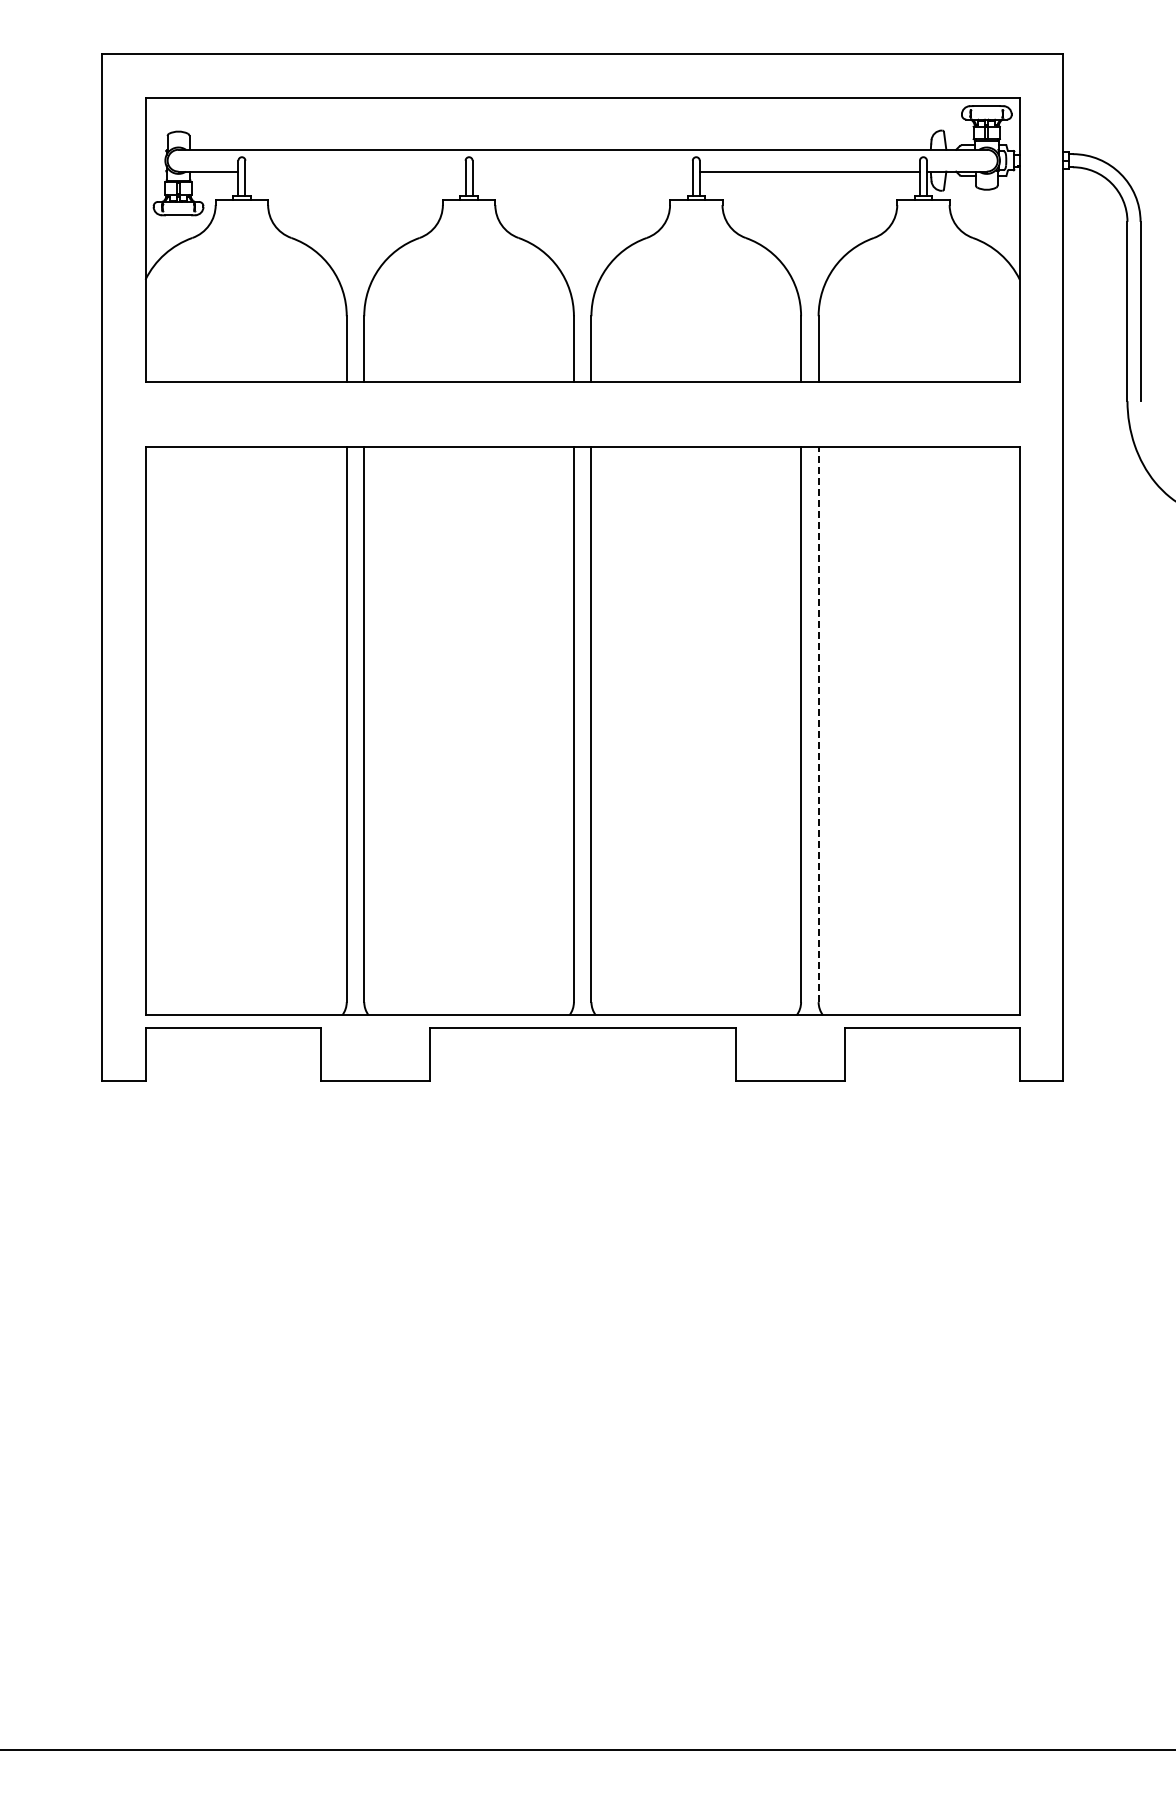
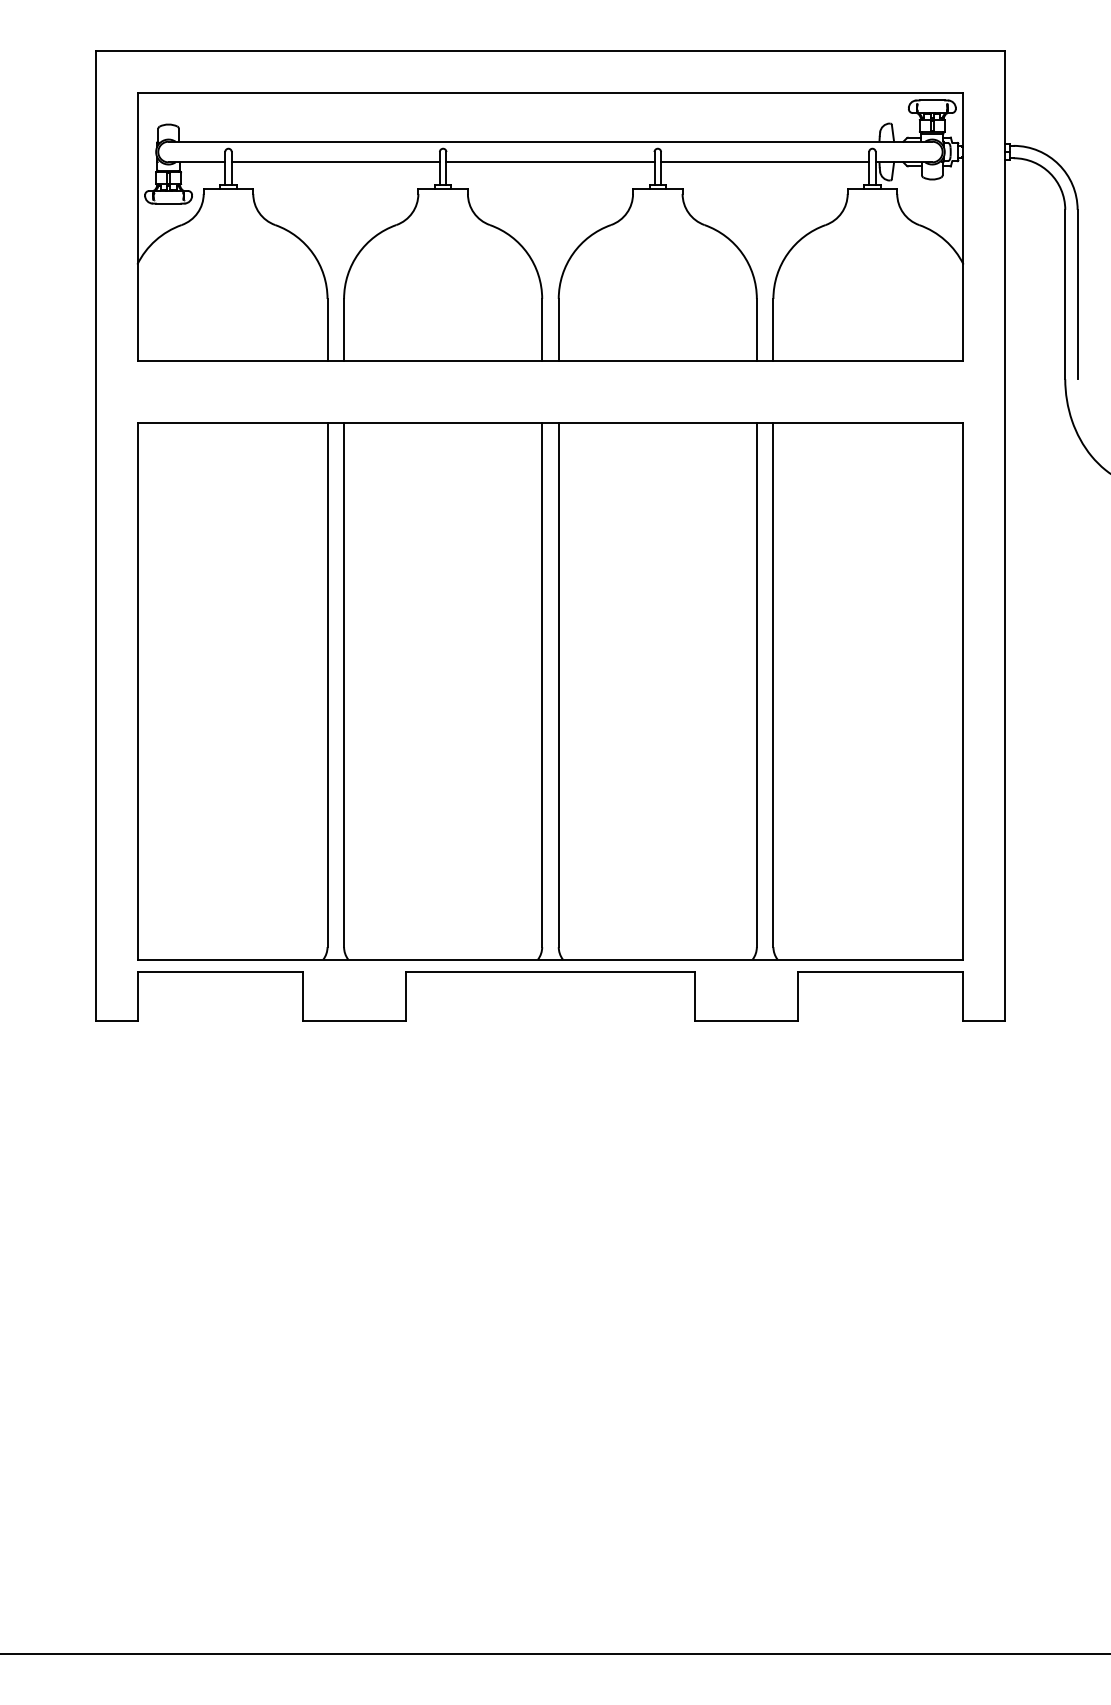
line: (355, 171) -> (335, 162), added
line: (582, 171) -> (550, 162), added
line: (818, 724) -> (773, 684), dashed -> solid

